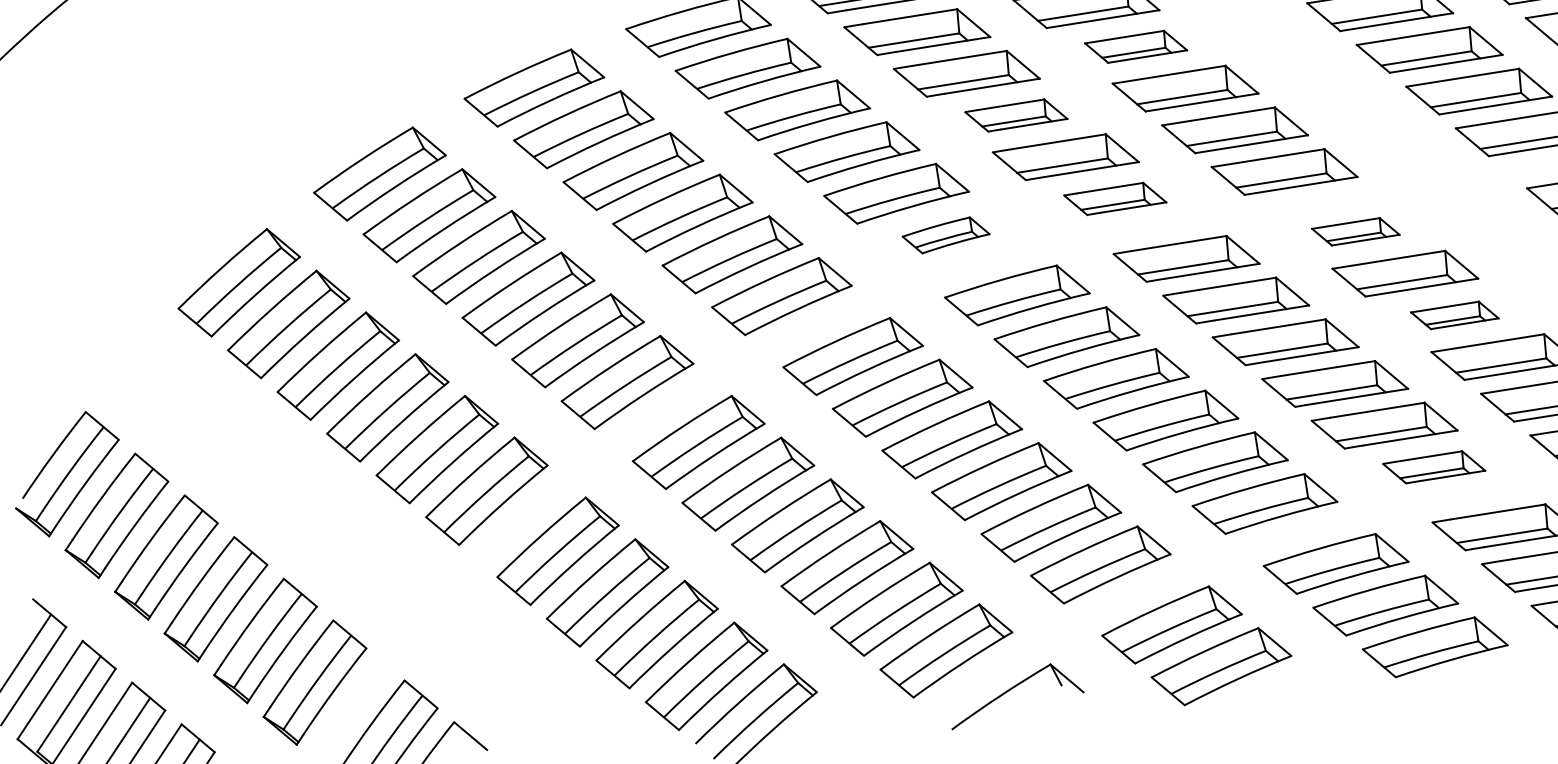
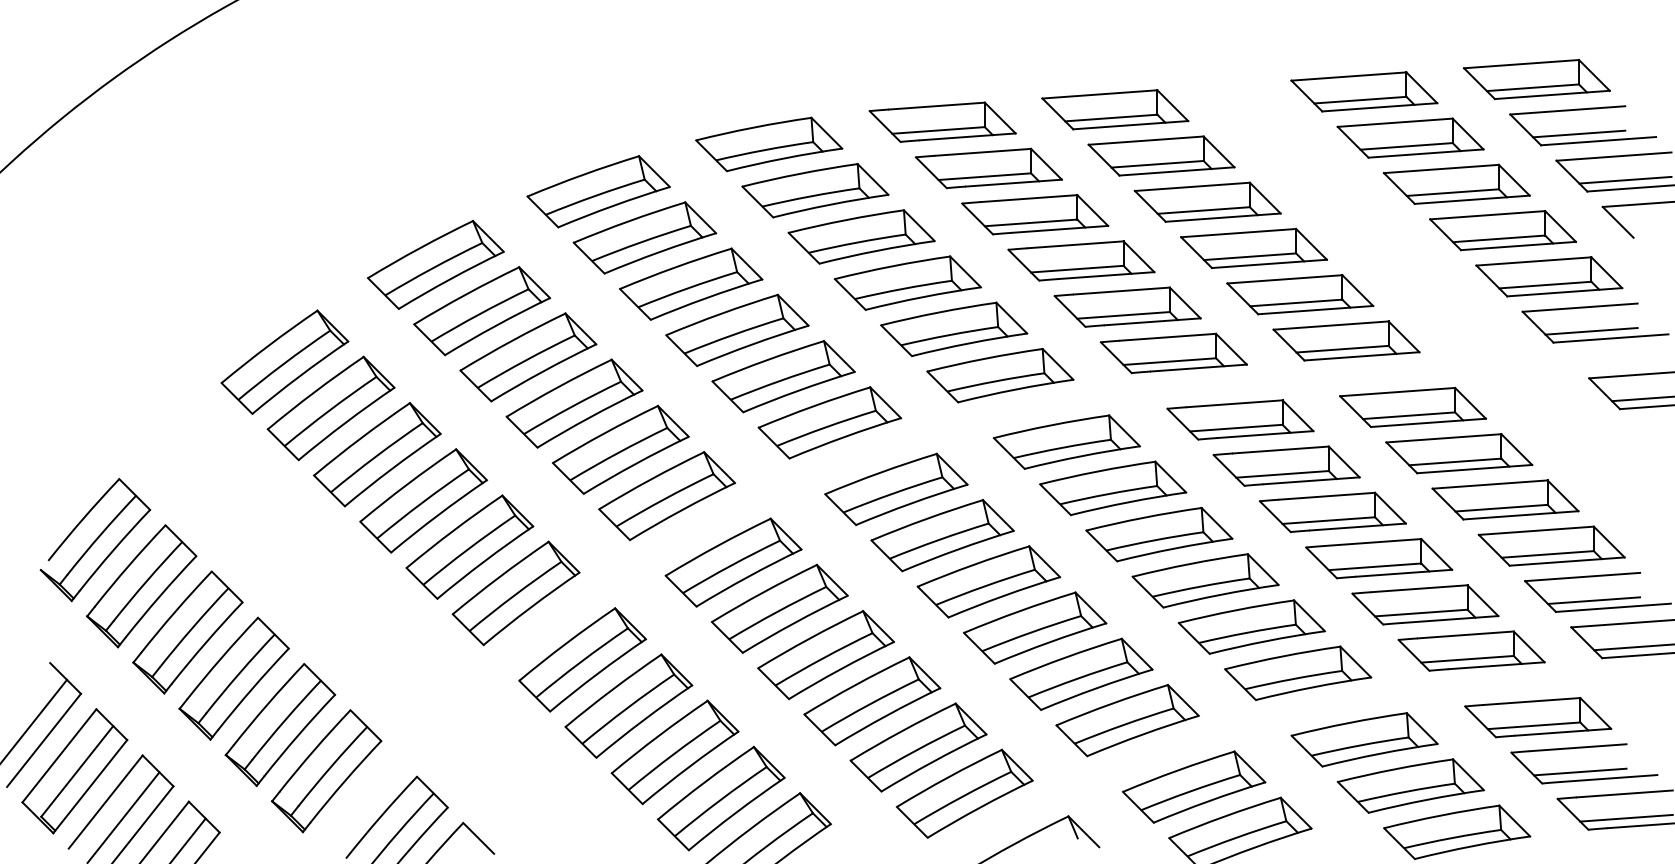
part: (1135, 46) -> (1207, 201), size x1.43
part: (1016, 115) -> (1081, 260), size x1.43
part: (1115, 199) -> (1173, 353), size x1.43
part: (1355, 231) -> (1412, 406), size x1.67
part: (946, 235) -> (1000, 375), size x1.67
part: (1454, 314) -> (1505, 499), size x1.67
part: (1434, 466) -> (1471, 650), size x1.43

